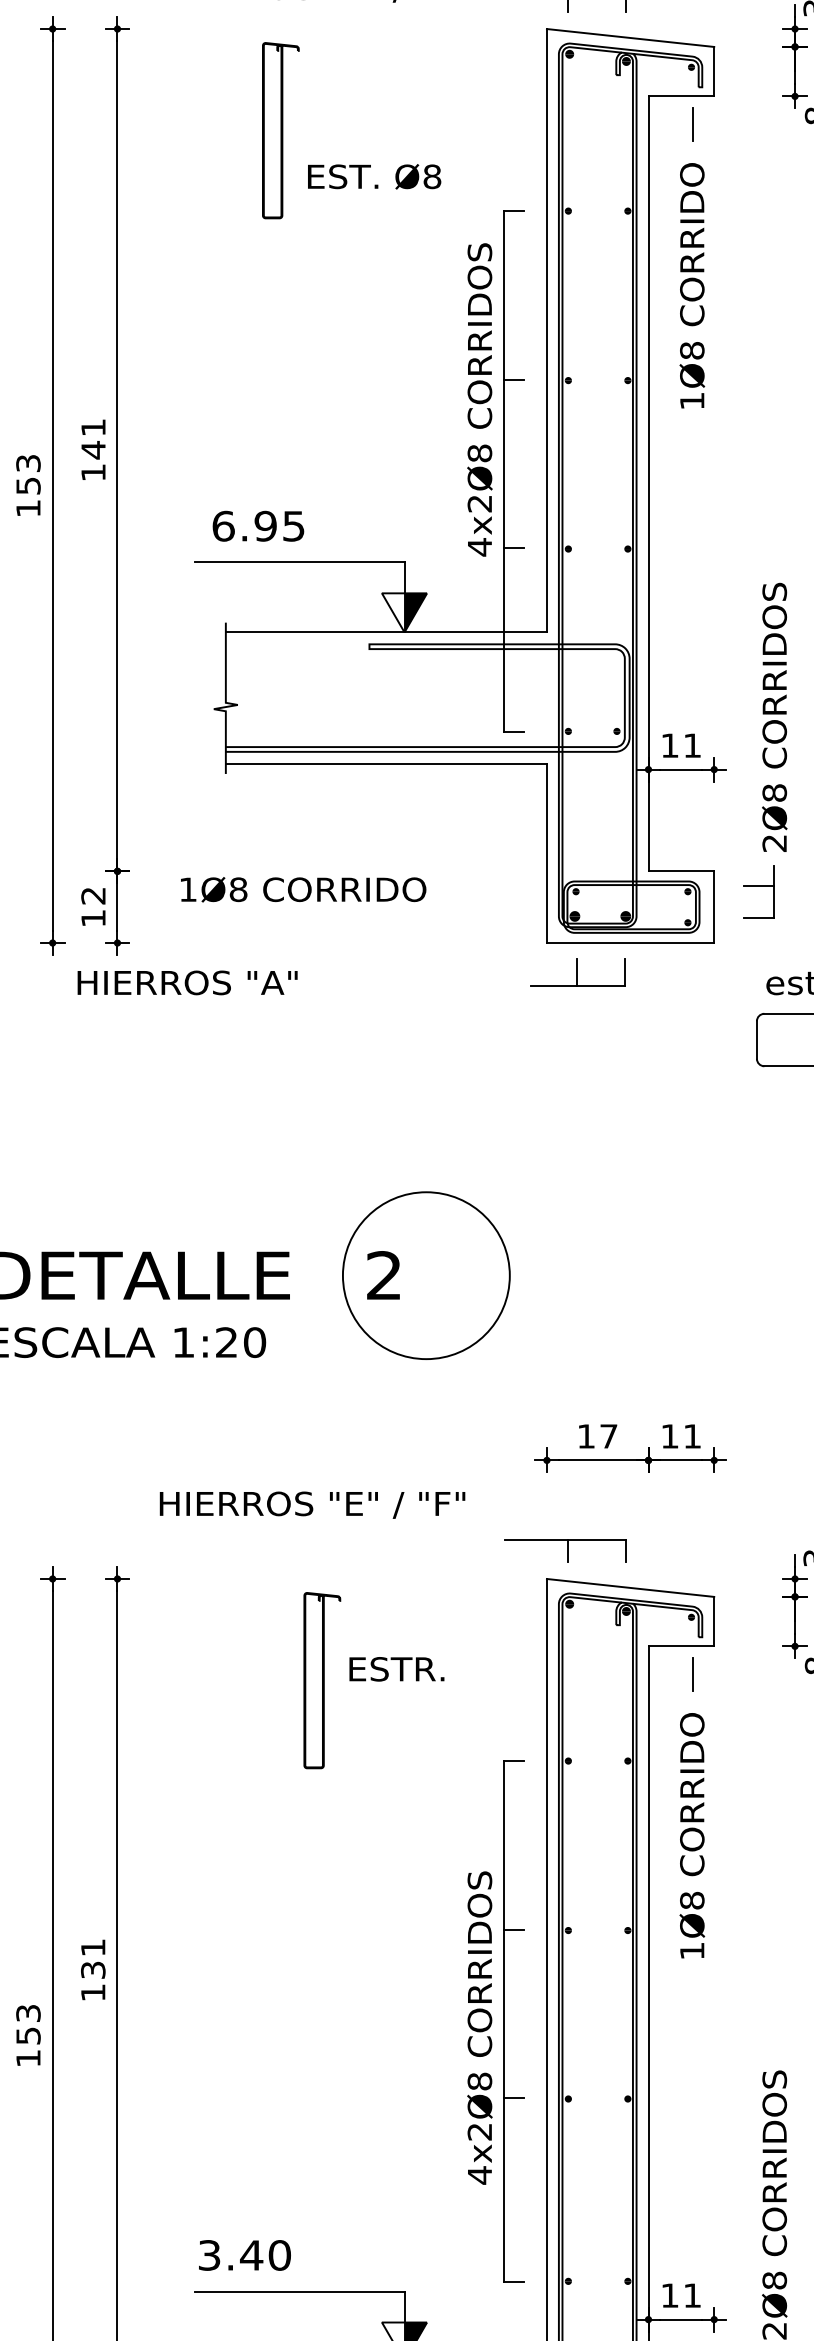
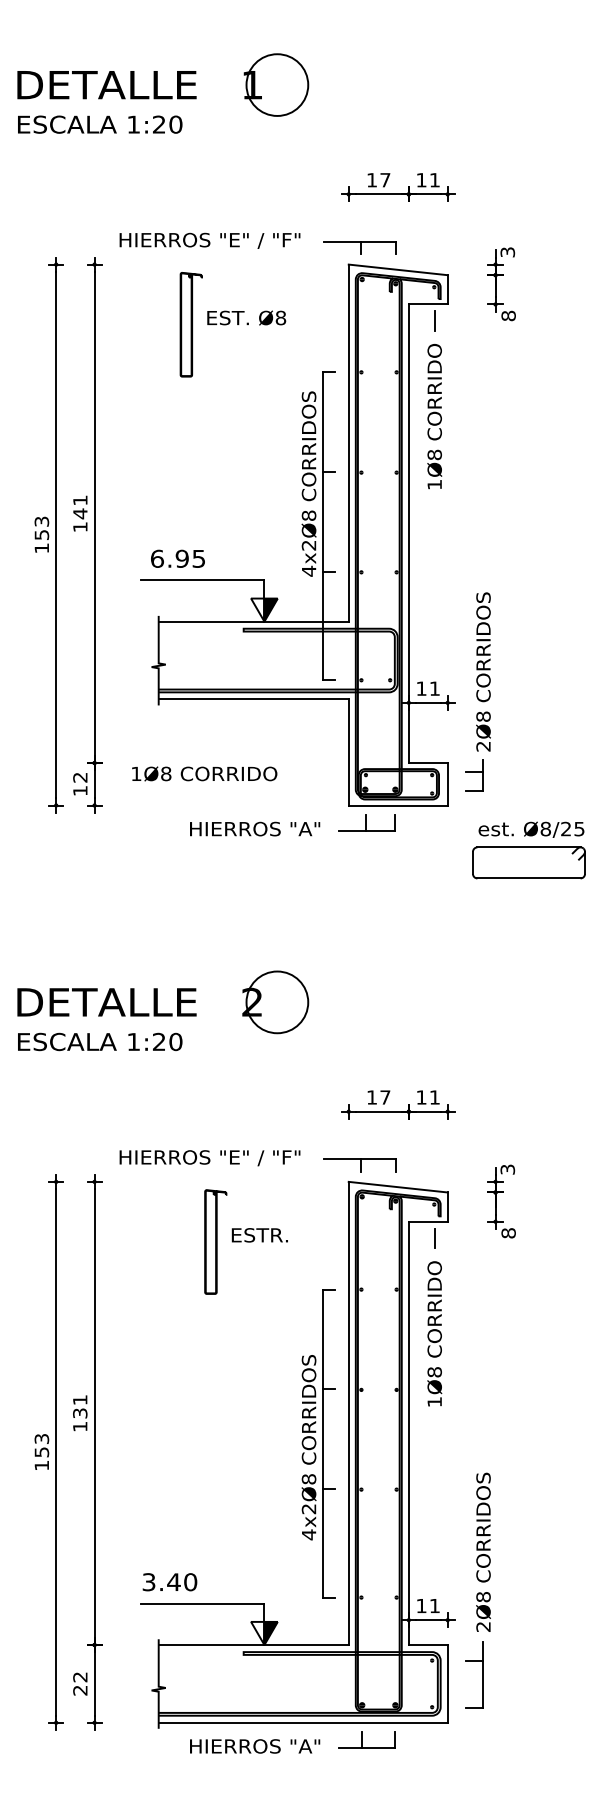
text: (374, 175) -> (246, 317), moved
text: (188, 981) -> (255, 828), moved
circle: (426, 1275) -> (277, 1002), size x0.62
text: (311, 1505) -> (209, 1158), moved

